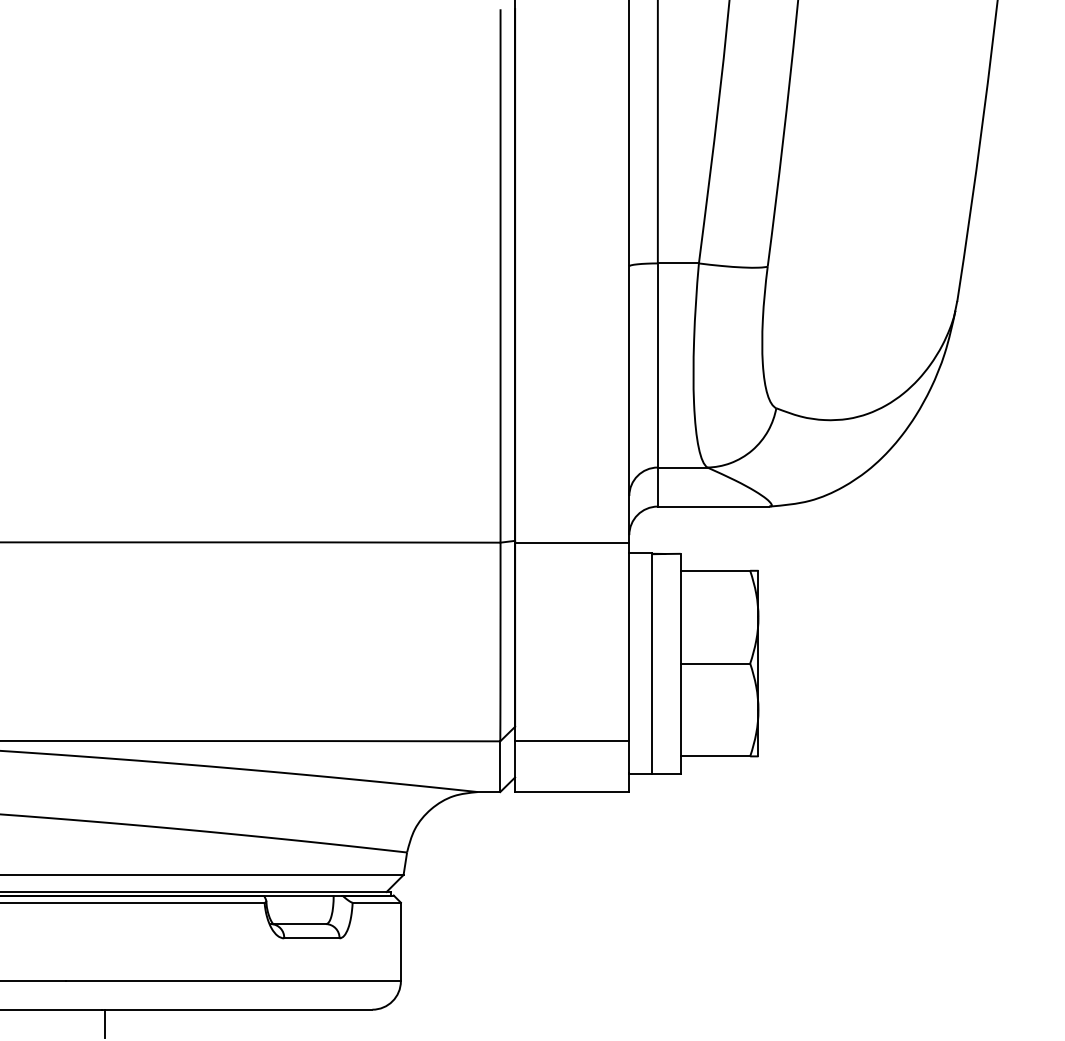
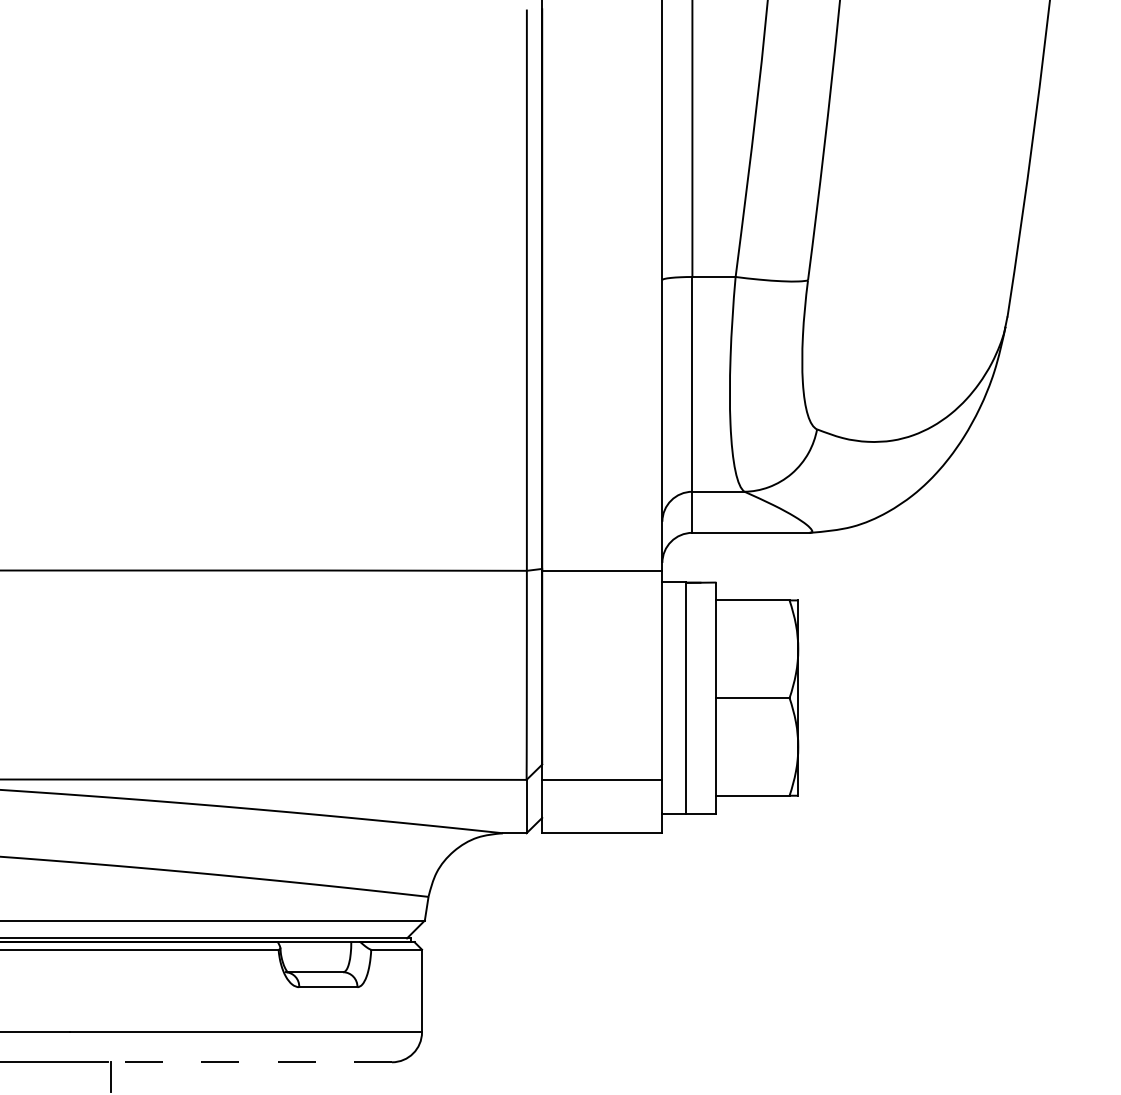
line: (236, 1009) -> (249, 1062), solid -> dashed

